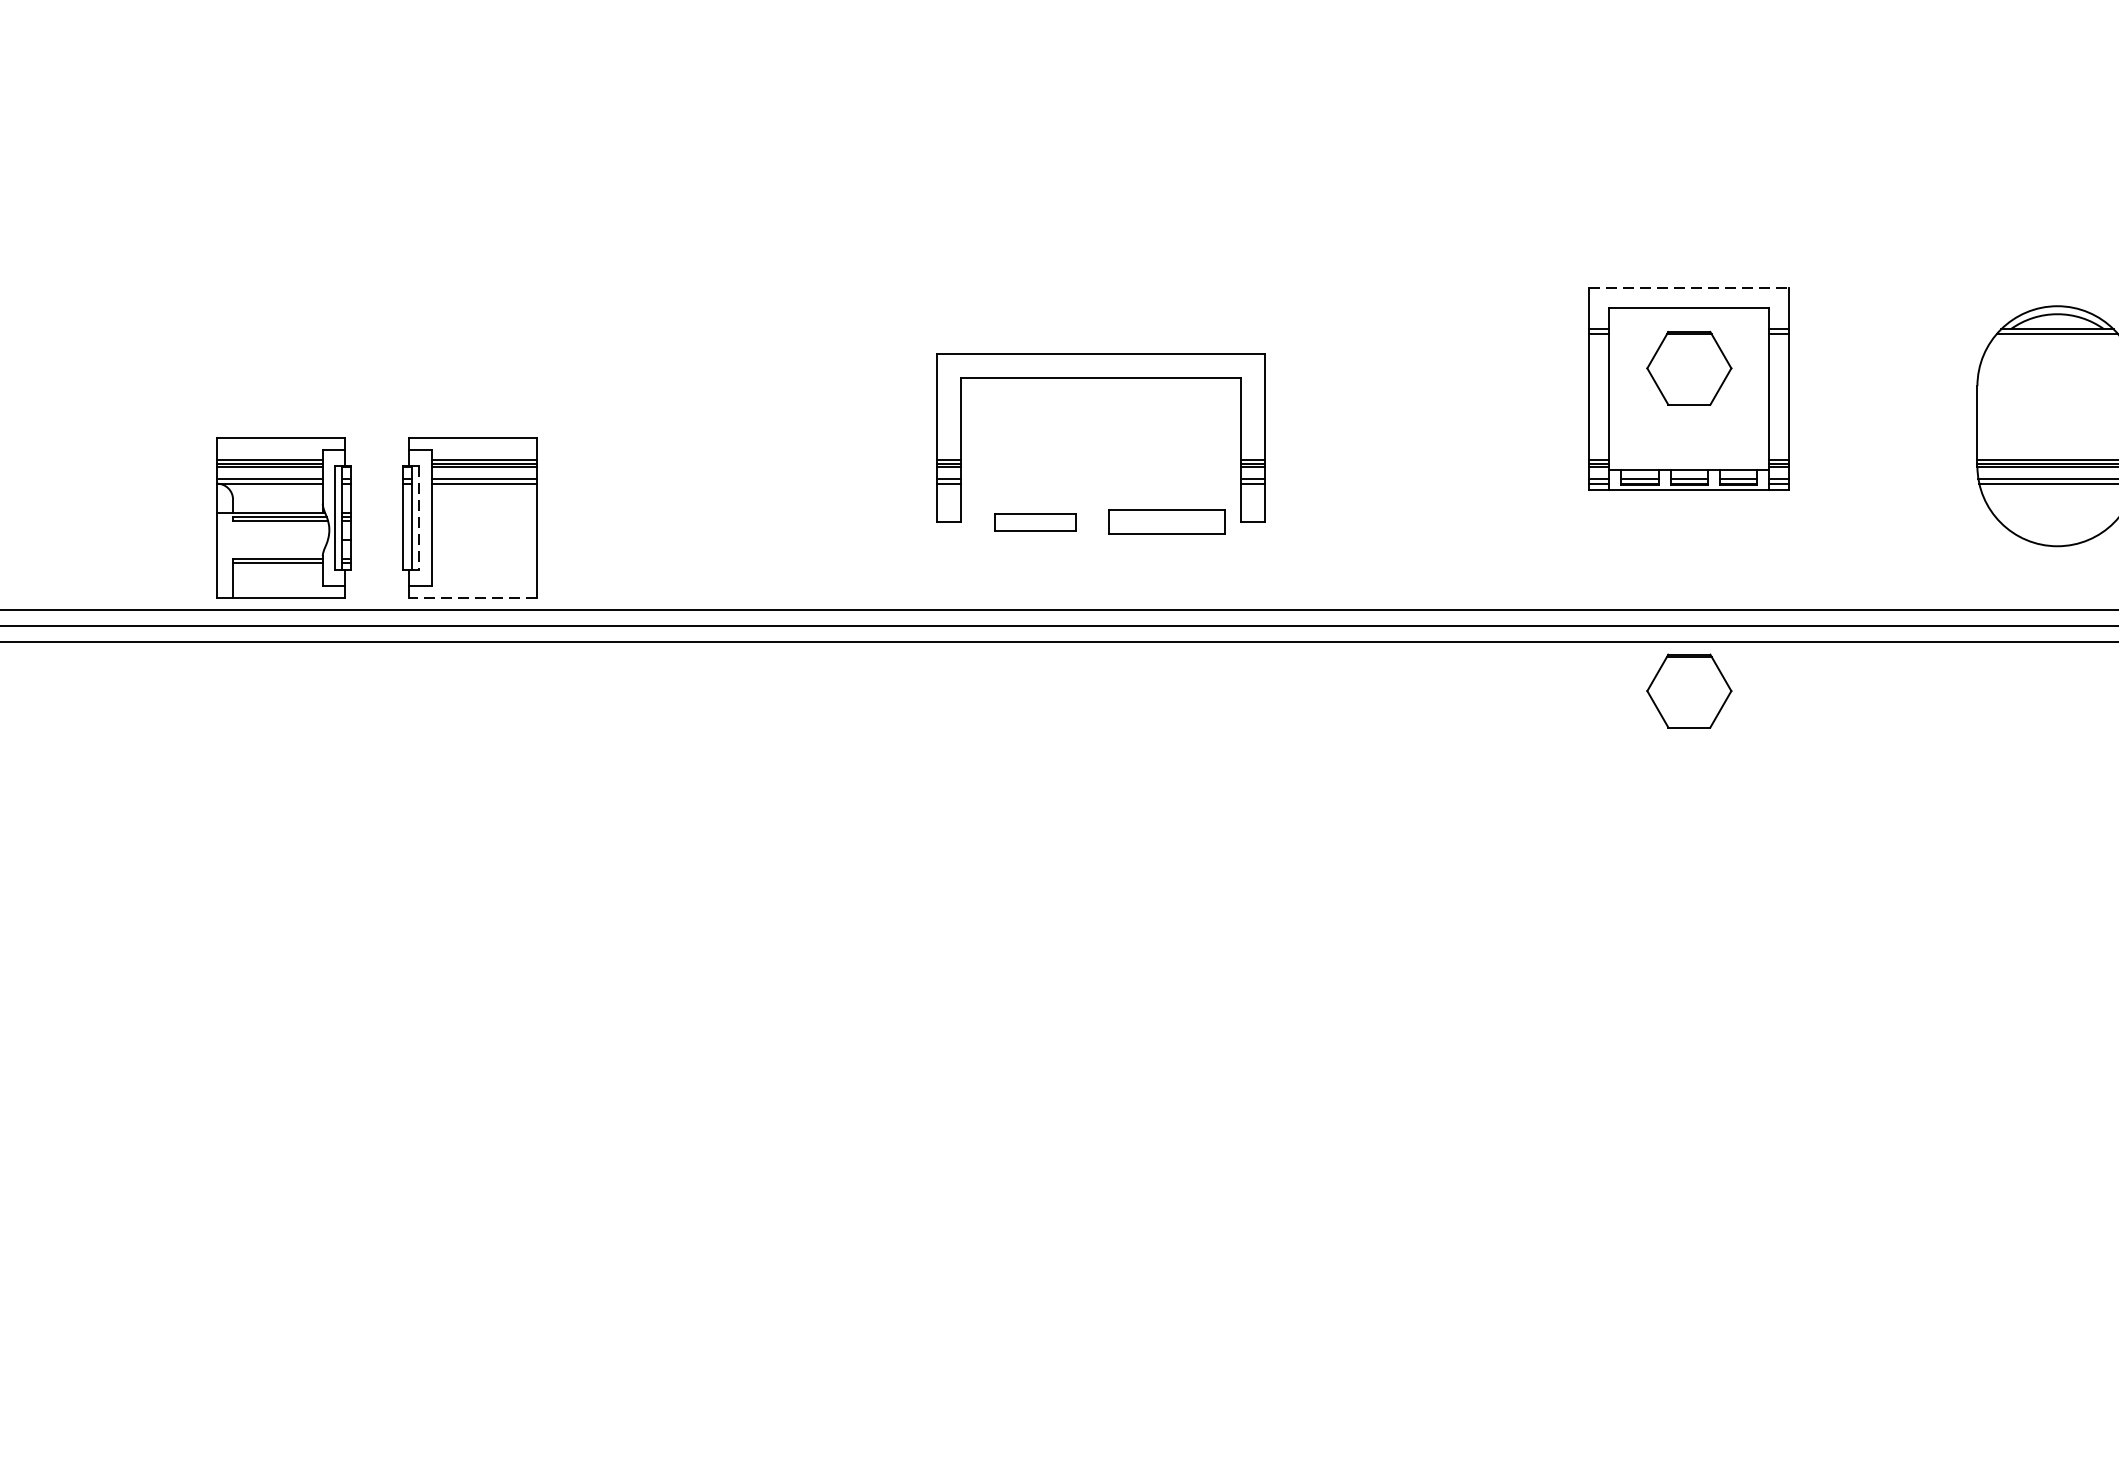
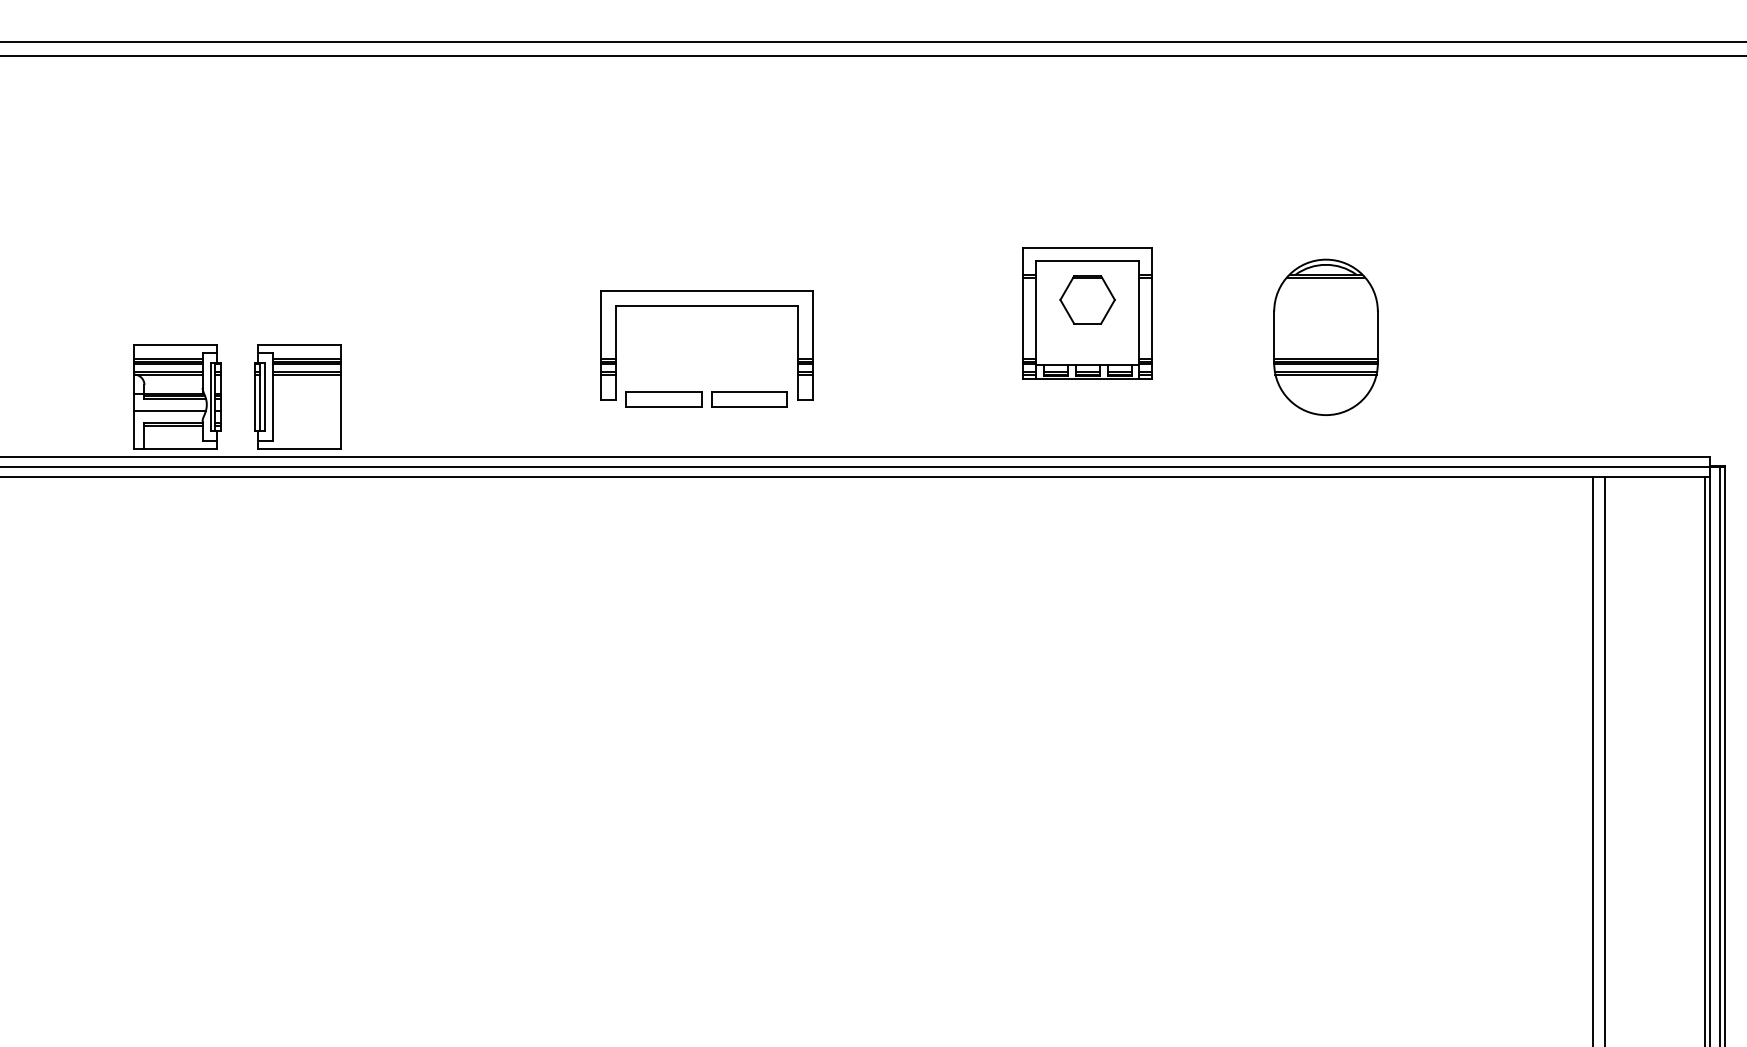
line: (1689, 287) -> (1087, 247), dashed -> solid
line: (418, 519) -> (264, 397), dashed -> solid
part: (1034, 522) -> (663, 399), size x1.43
line: (271, 539) -> (169, 410), added
line: (472, 597) -> (299, 448), dashed -> solid
part: (1689, 690) -> (1087, 508), removed

